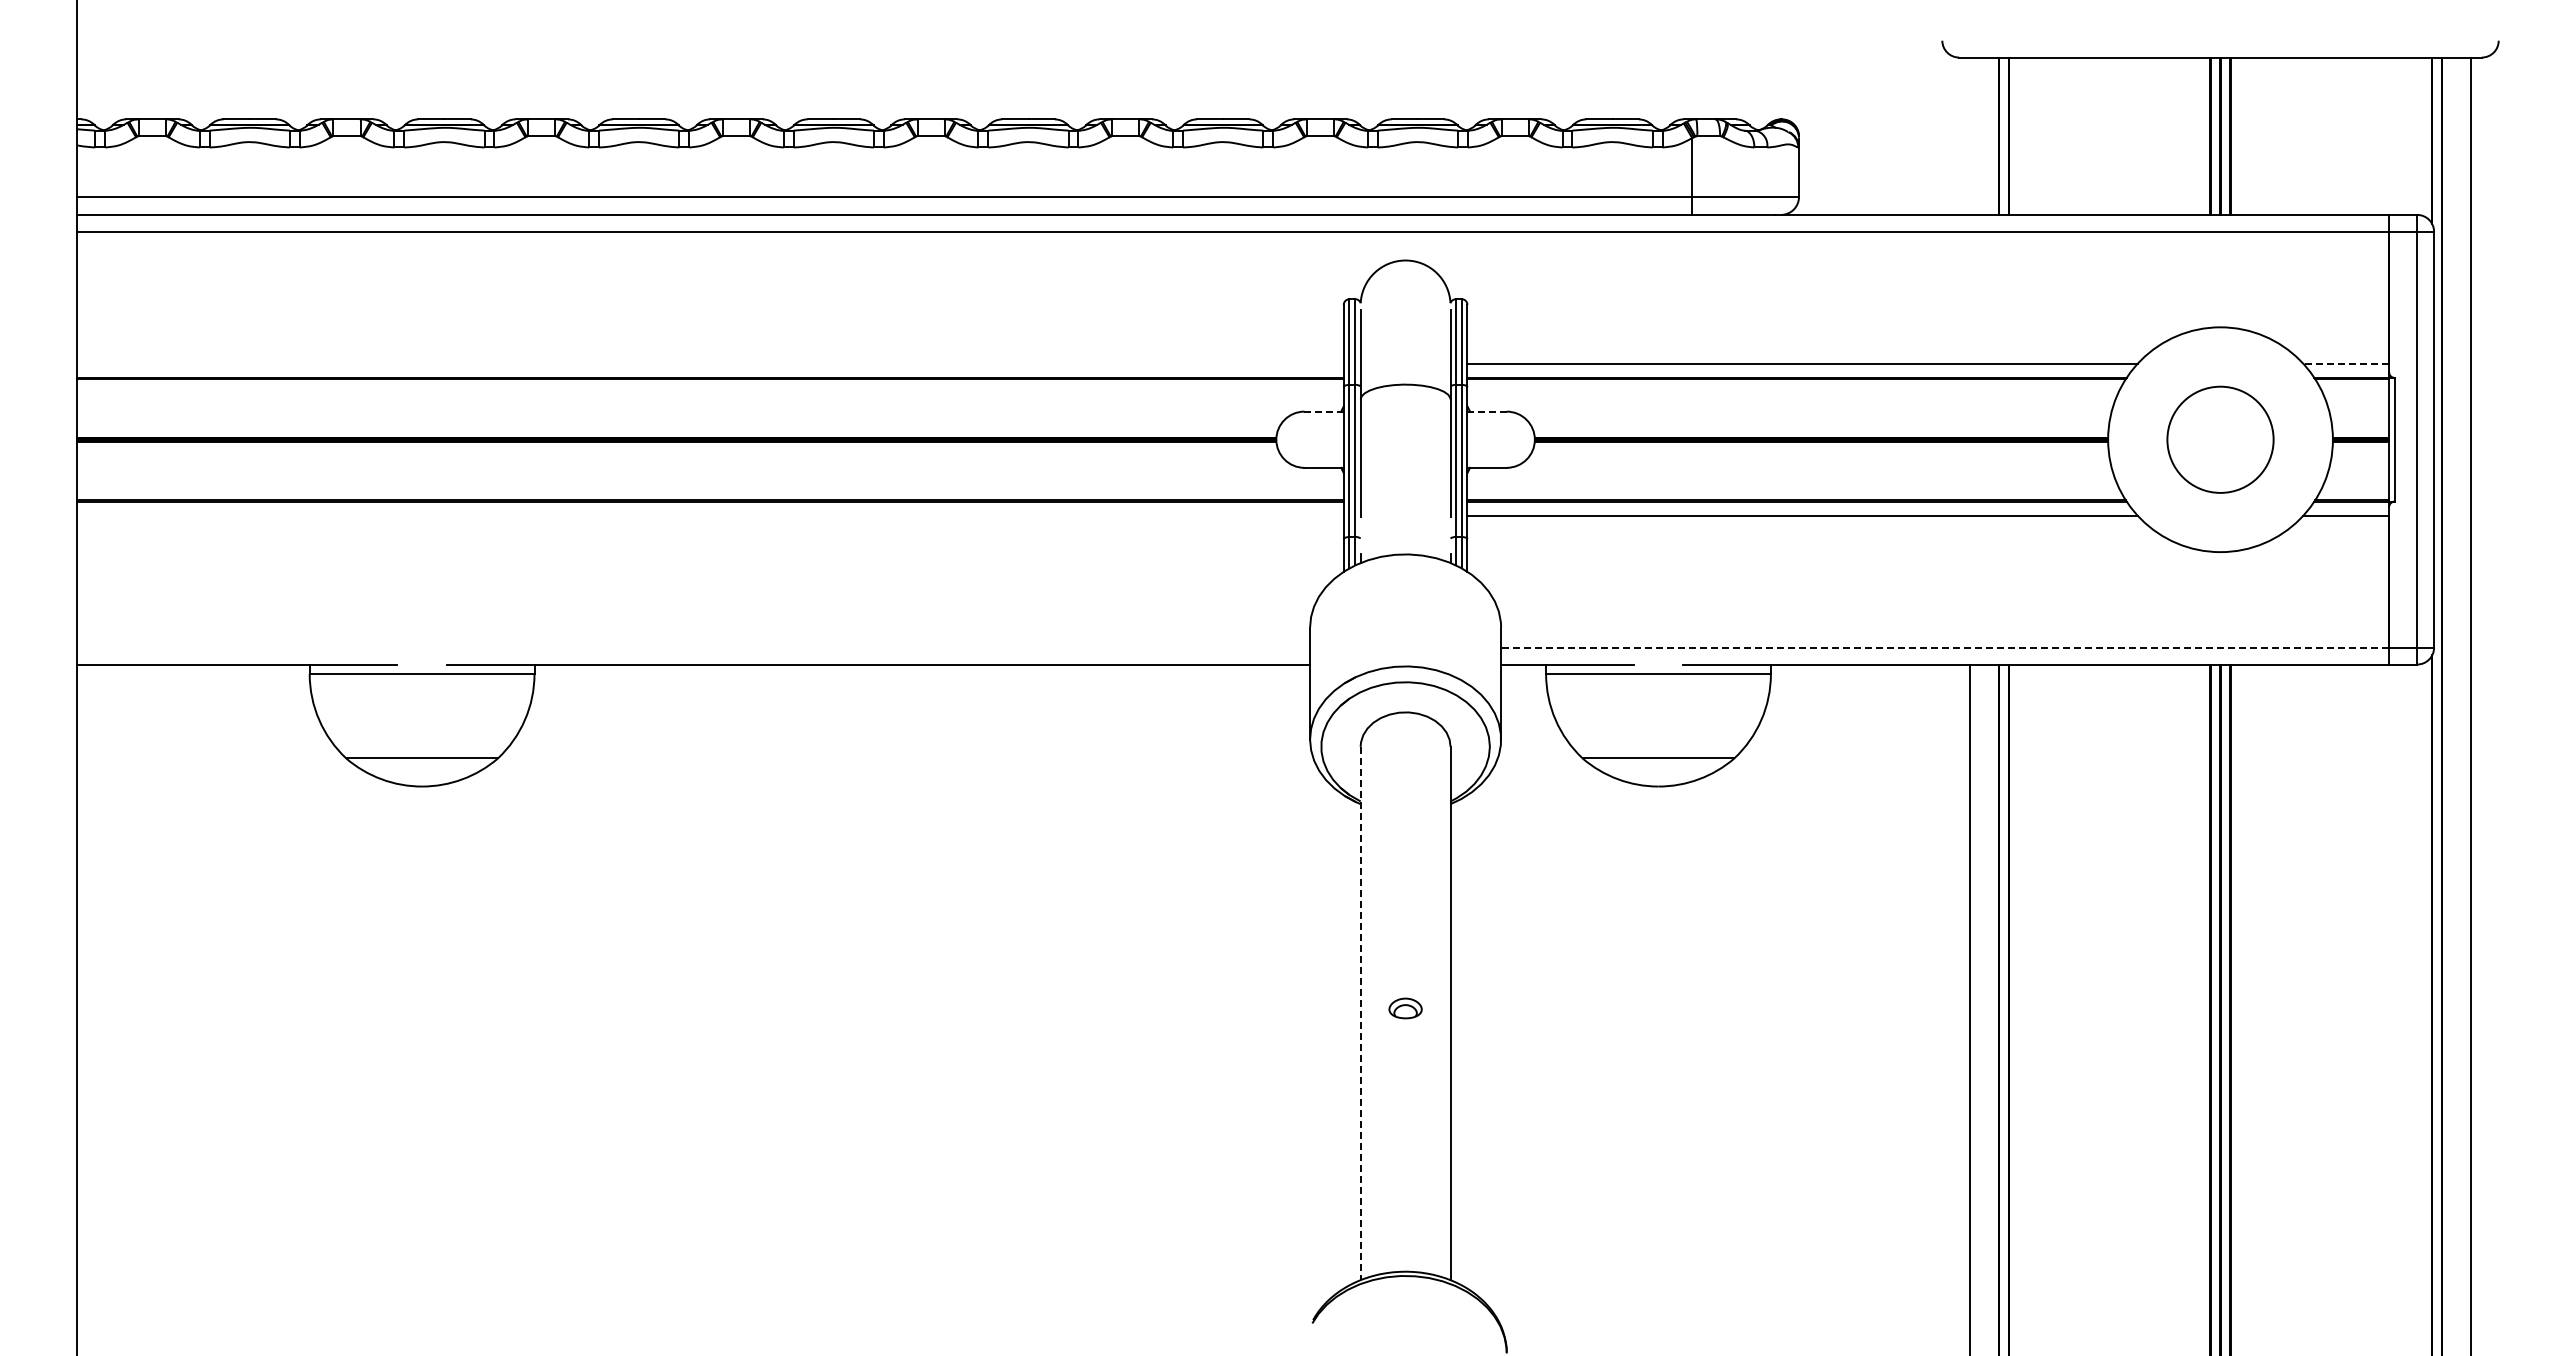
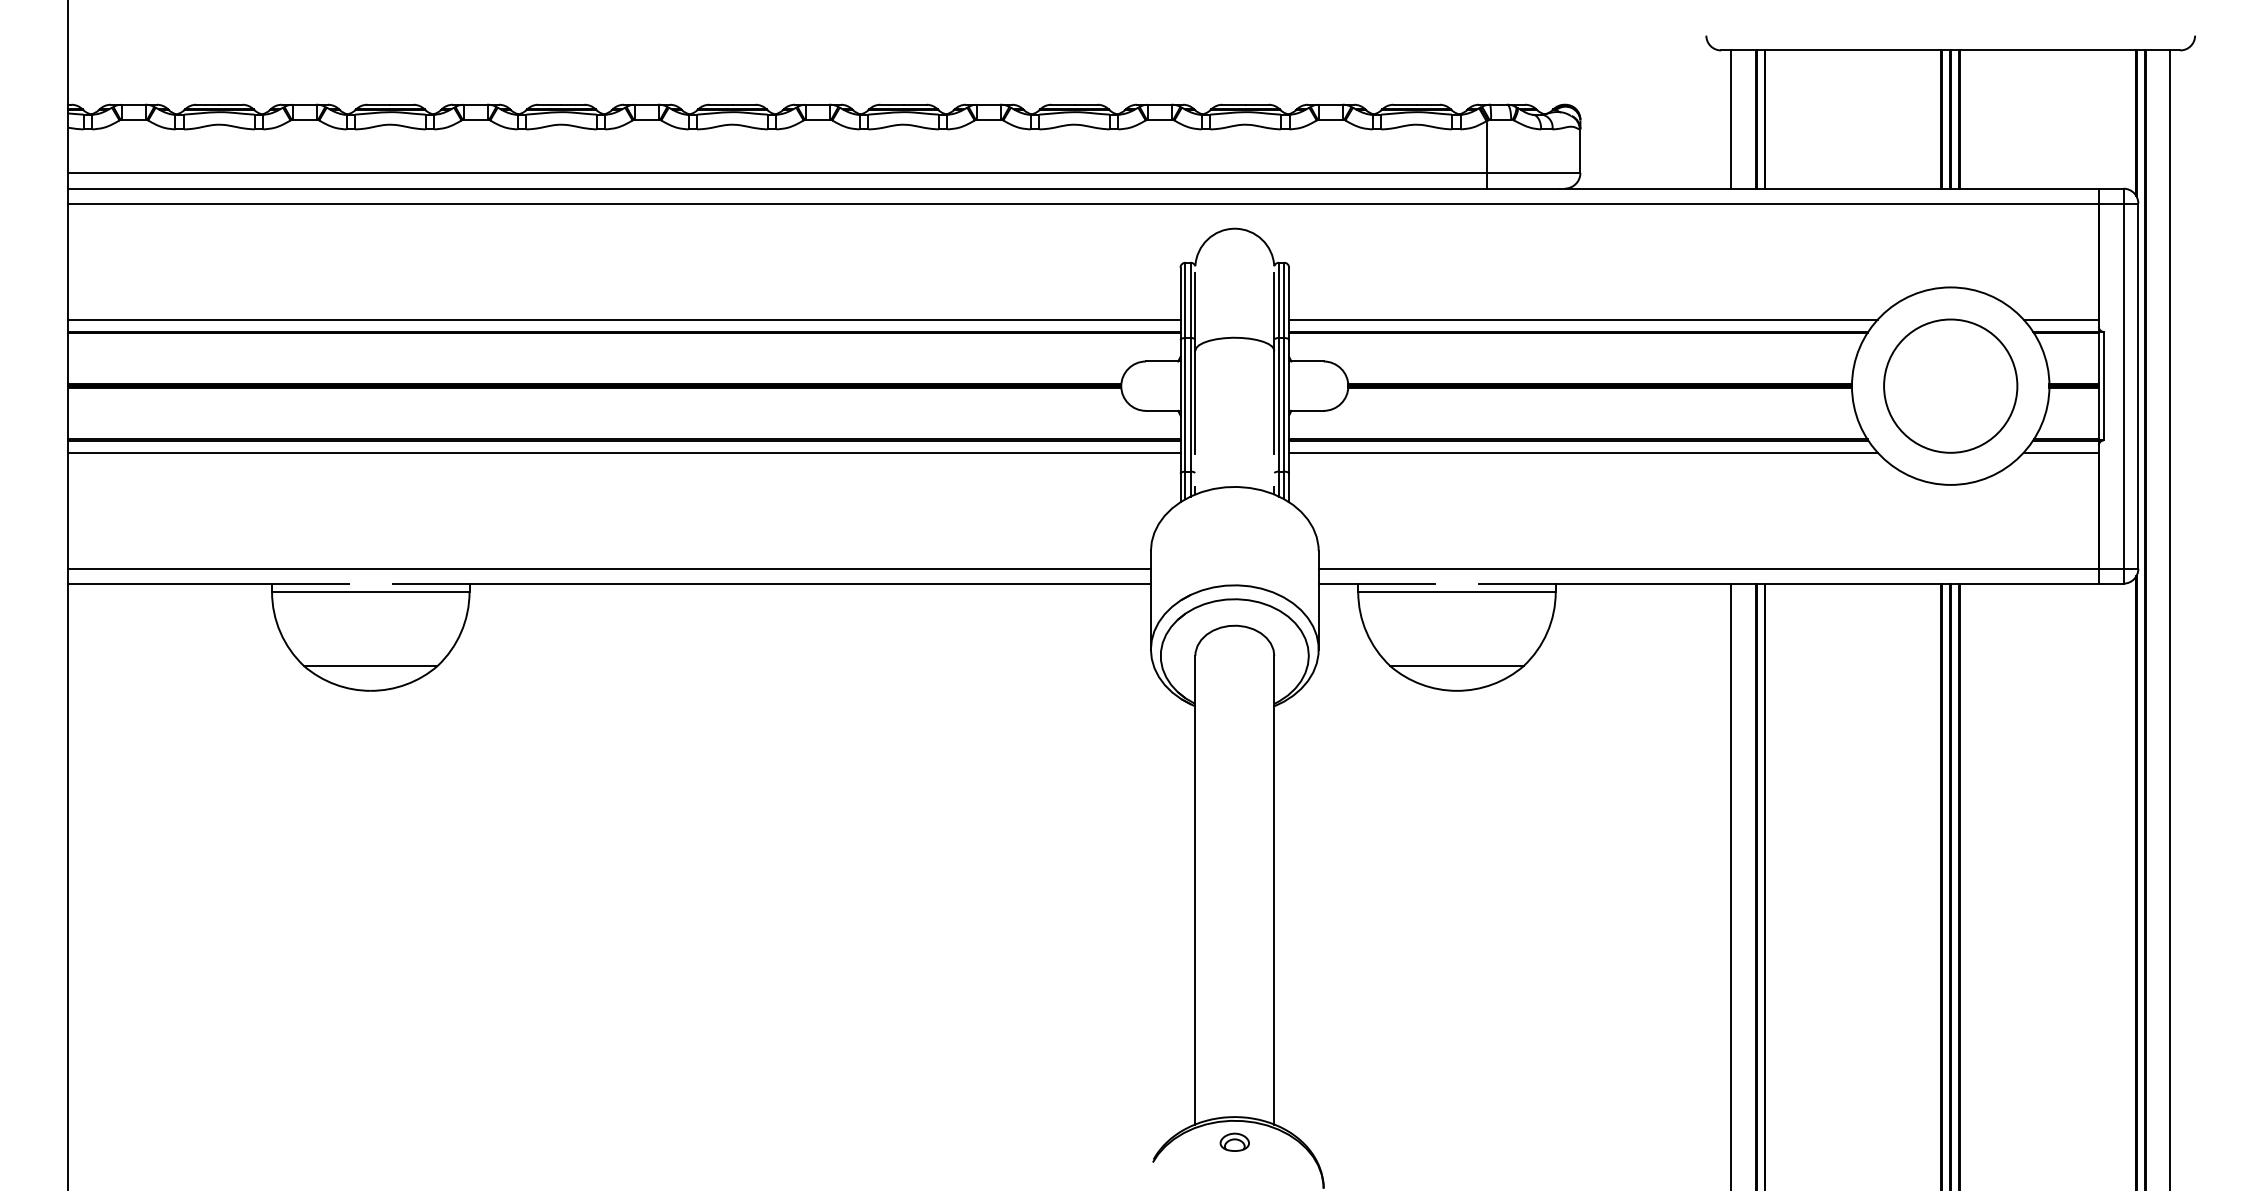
line: (1970, 135) -> (1731, 118), added
line: (710, 363) -> (624, 319), added
line: (2346, 363) -> (2061, 319), dashed -> solid
line: (1324, 411) -> (1163, 361), dashed -> solid
line: (1487, 411) -> (1306, 361), dashed -> solid
circle: (2220, 439) -> (1950, 385), size x1.43
line: (710, 515) -> (624, 452), added
line: (693, 647) -> (609, 568), added
line: (1945, 647) -> (1709, 568), dashed -> solid
part: (1405, 1008) -> (1234, 1142), moved
line: (1360, 1013) -> (1195, 890), dashed -> solid

